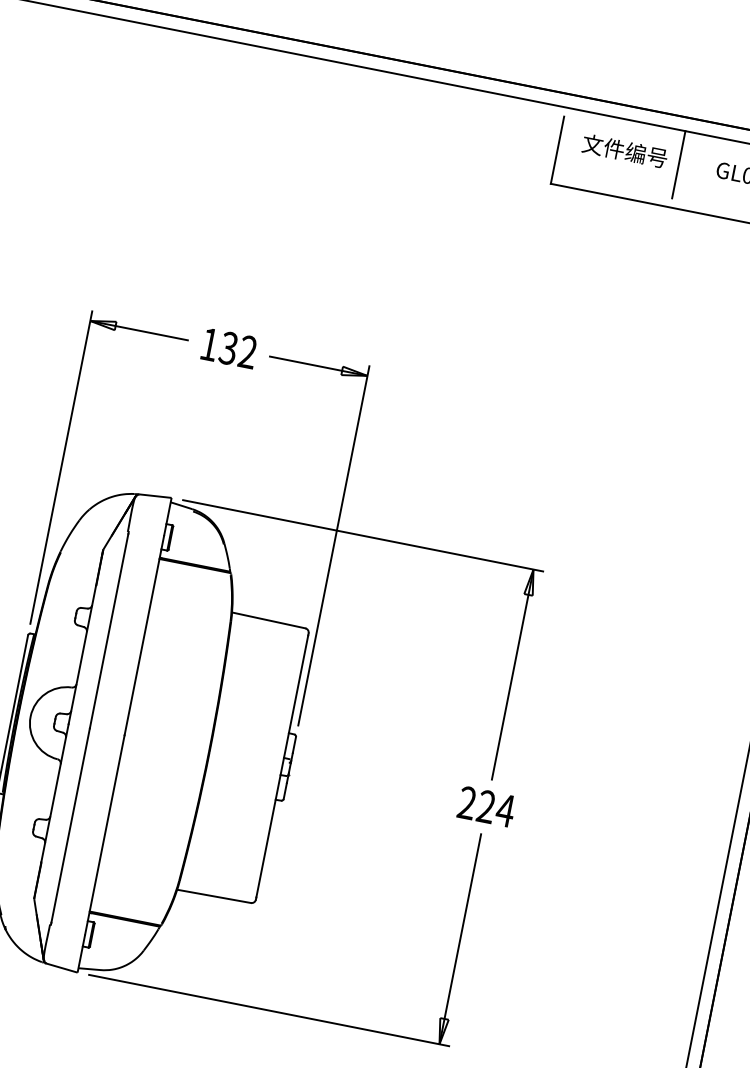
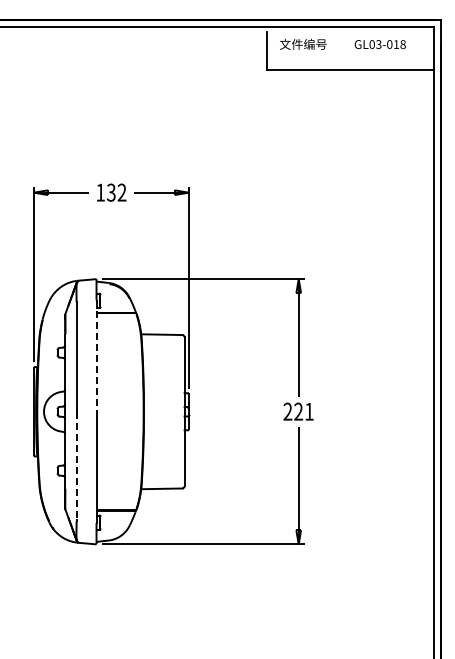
line: (678, 163) -> (333, 45), removed
line: (144, 636) -> (96, 356), solid -> dashed
text: (505, 810) -> (309, 411), 224 -> 221
line: (71, 826) -> (77, 466), solid -> dashed

